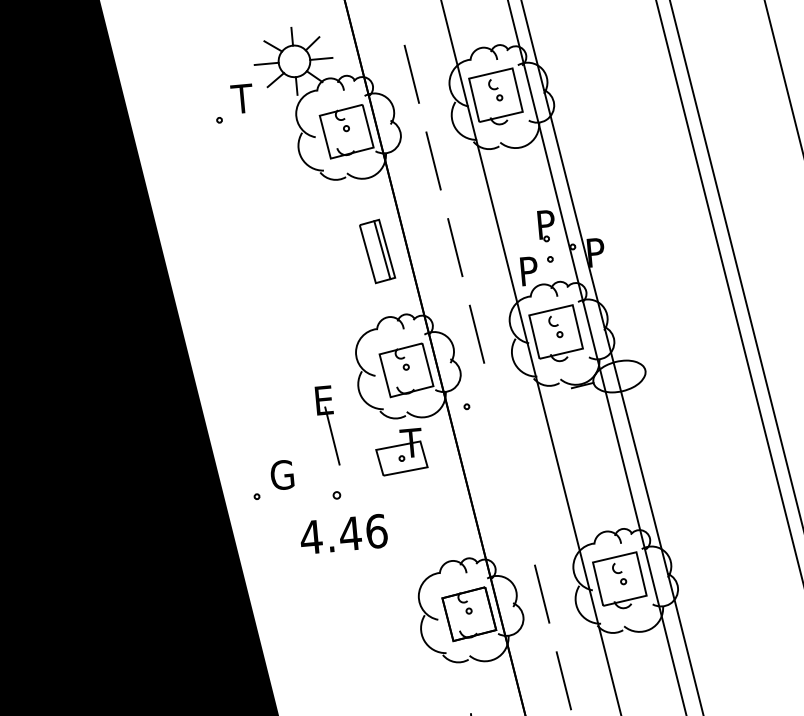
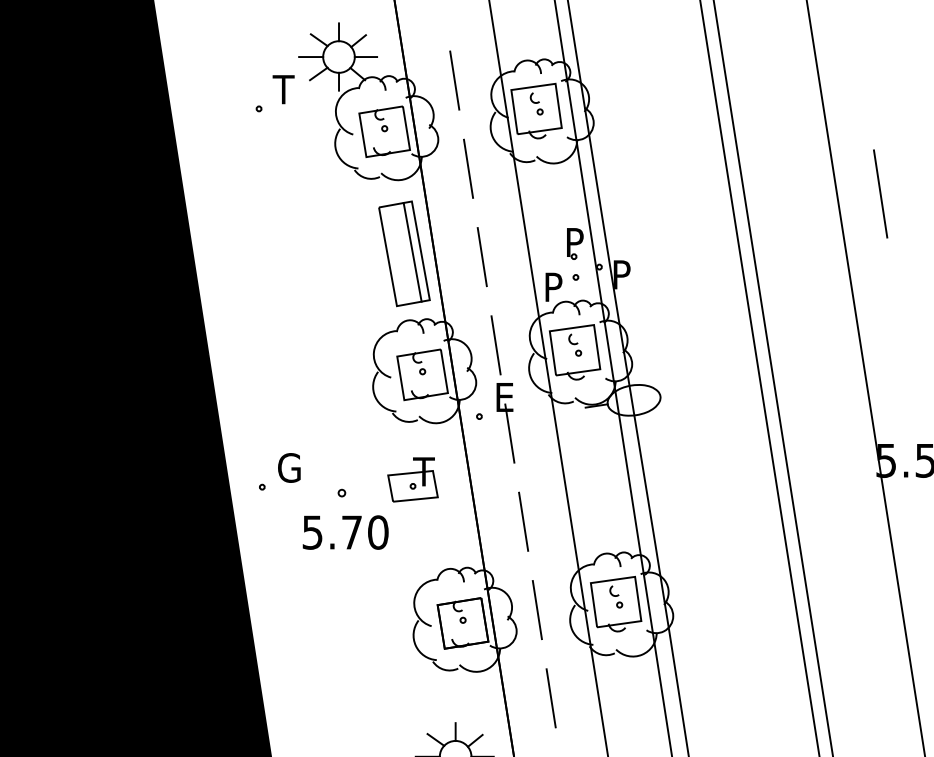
part: (377, 251) -> (404, 253), size x1.67
part: (327, 426) -> (505, 423), moved
part: (400, 451) -> (412, 479), moved
line: (520, 507) -> (523, 521), added
text: (343, 534) -> (344, 532), 4.46 -> 5.70

